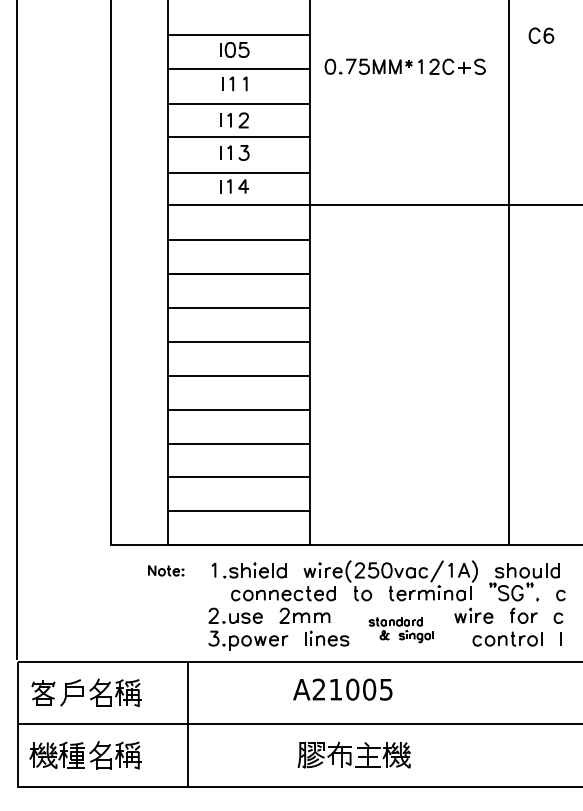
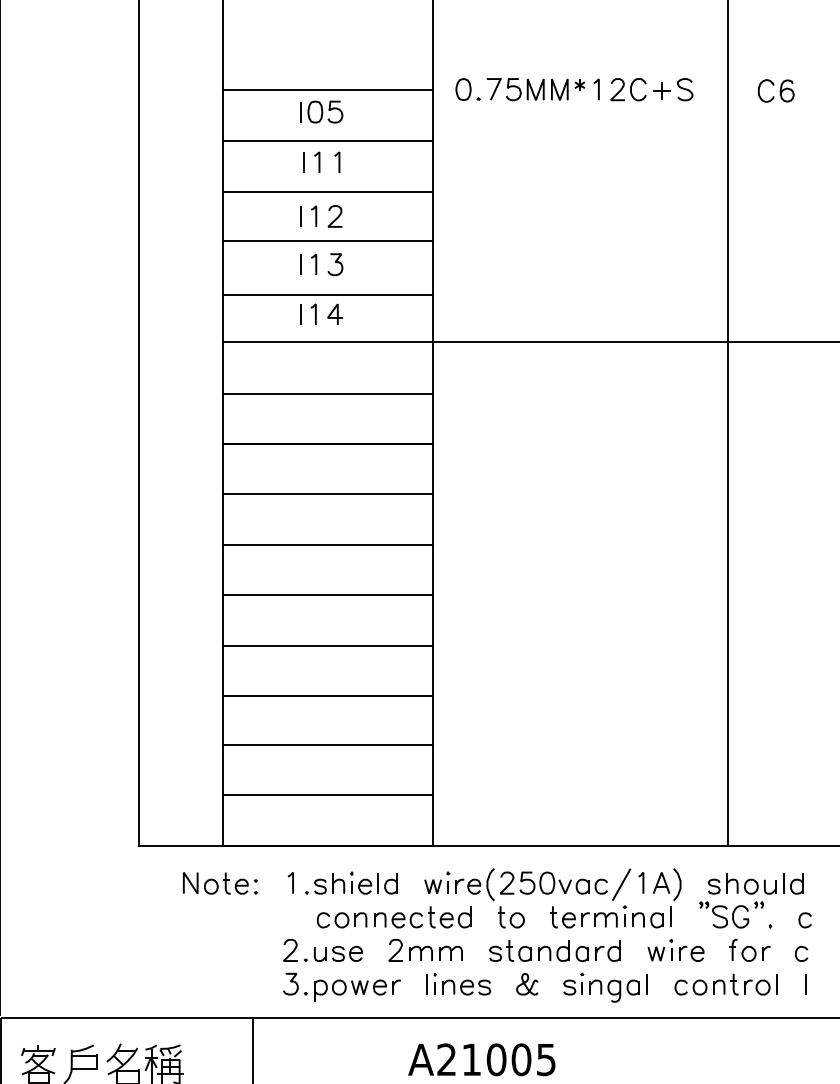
part: (404, 66) -> (573, 89), moved
part: (165, 570) -> (219, 883), size x1.43
part: (401, 629) -> (568, 970), size x1.67

